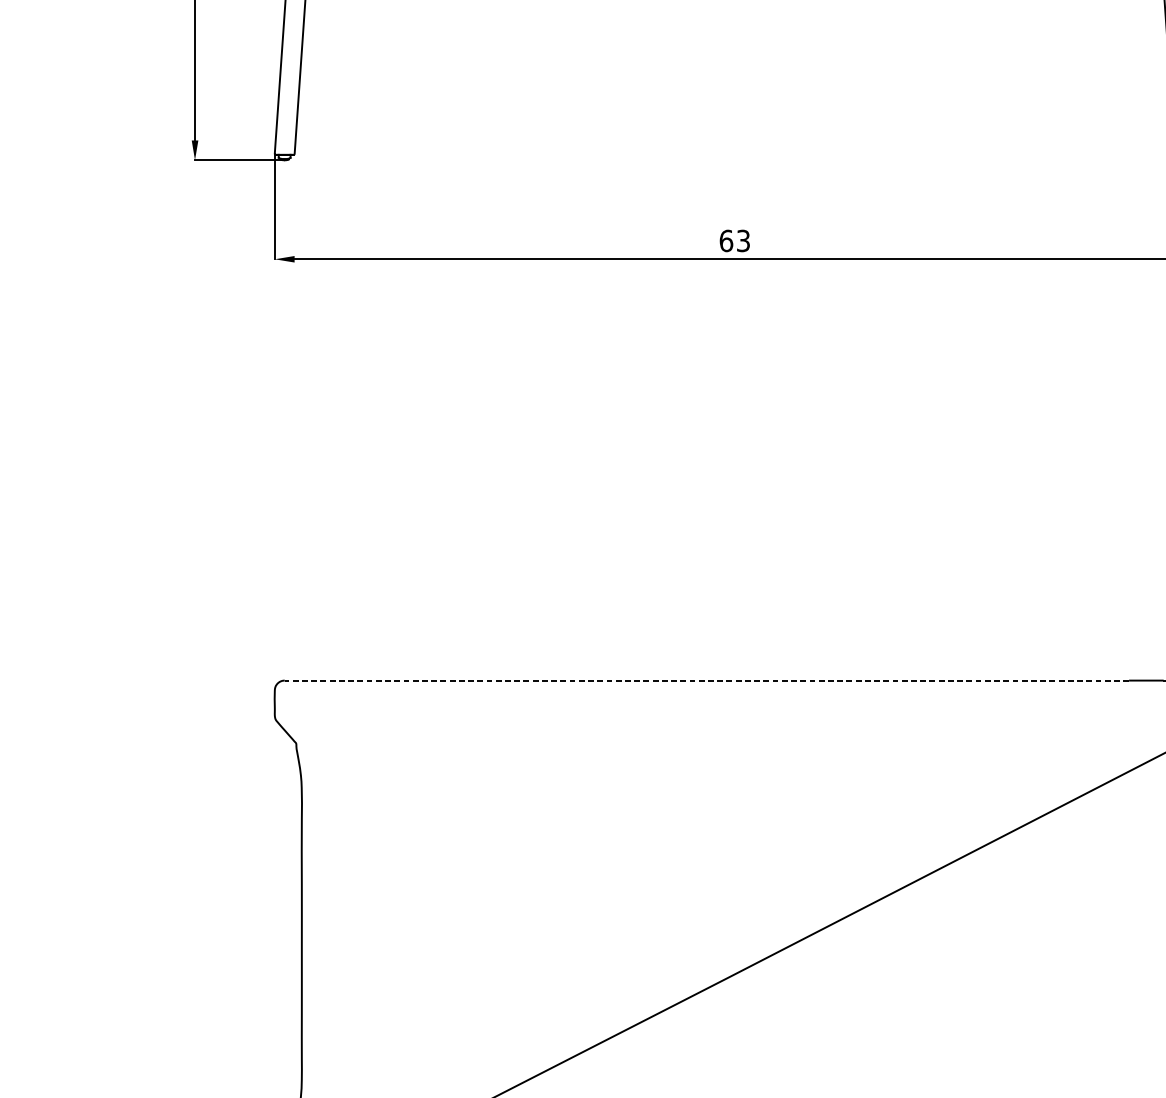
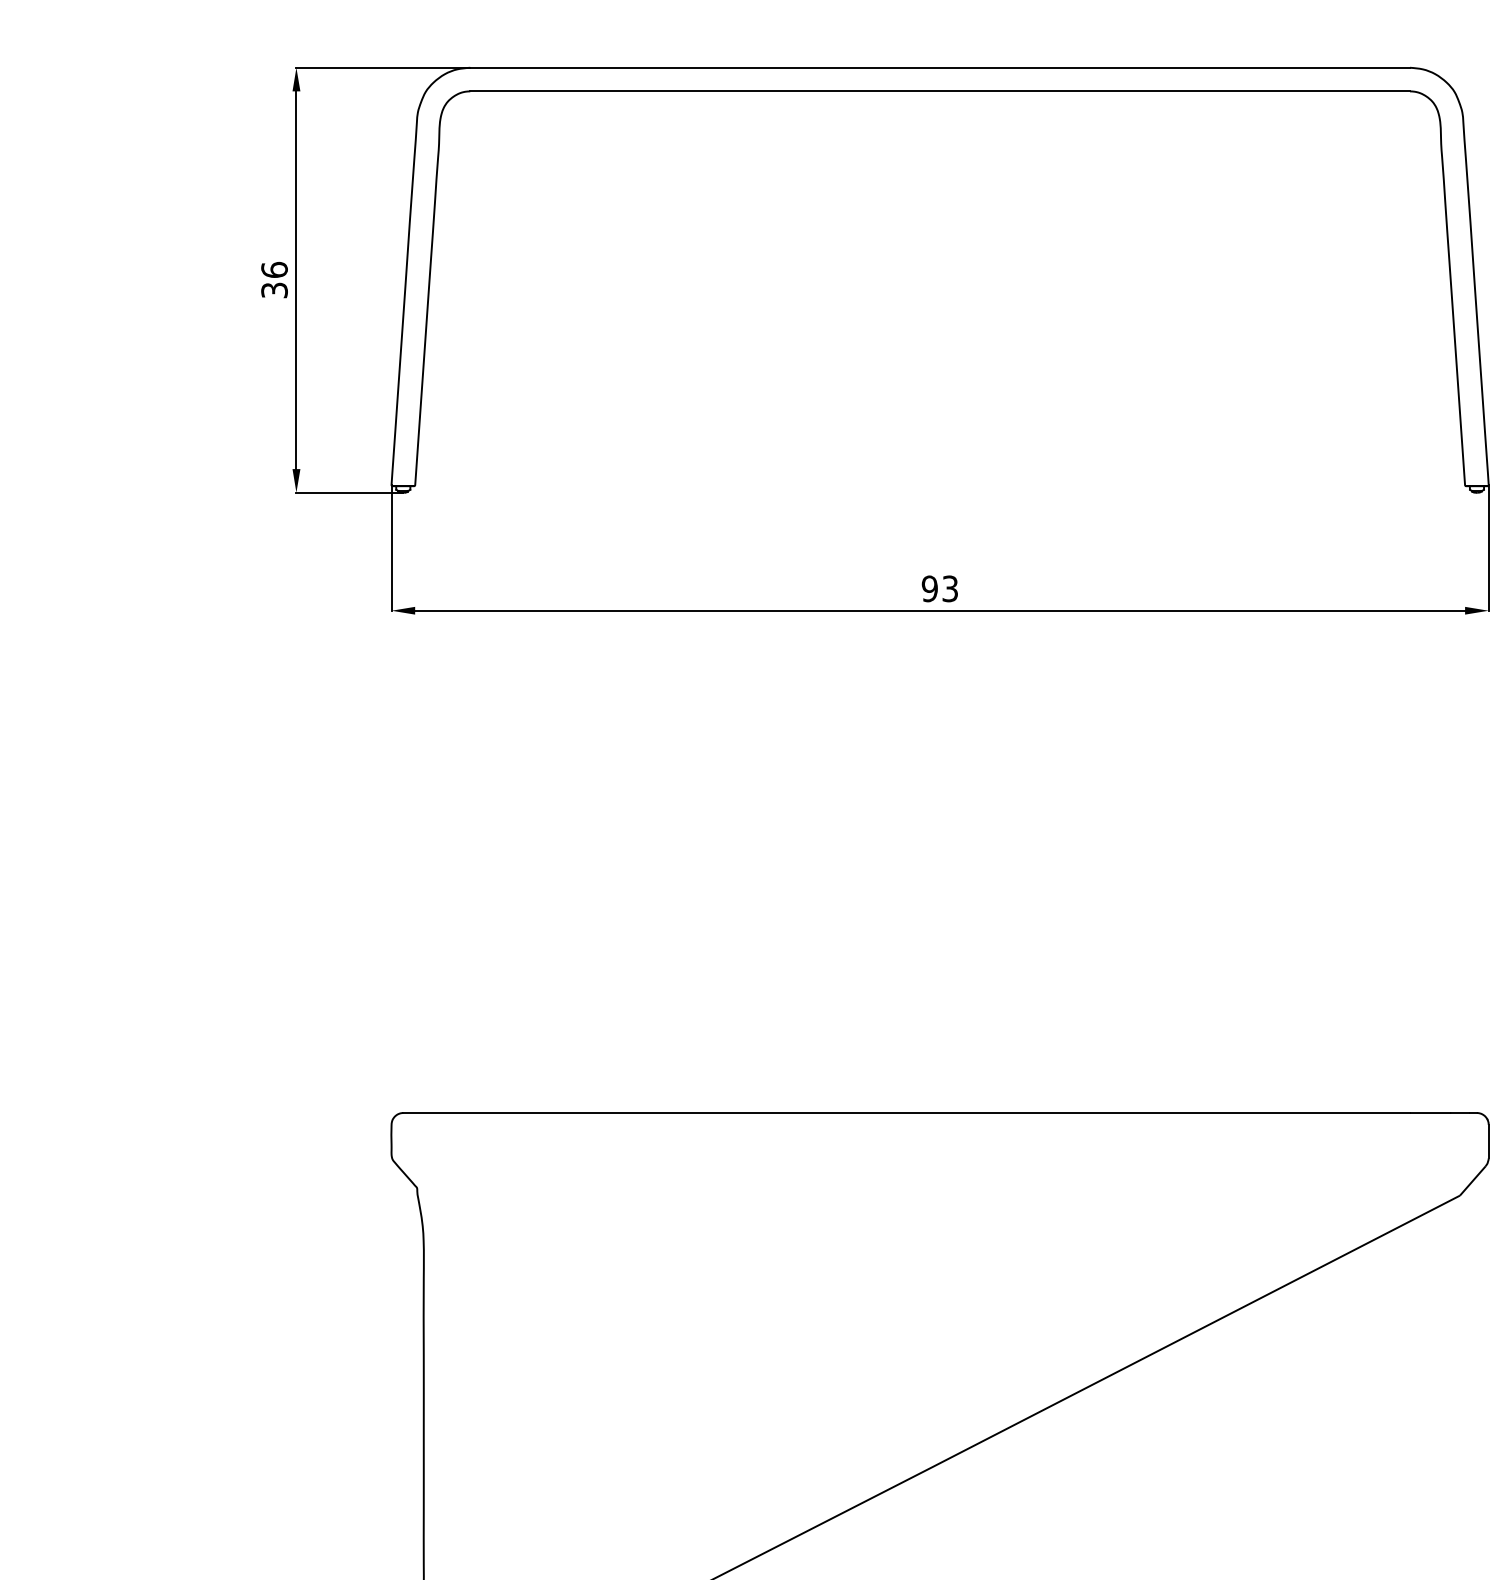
text: (726, 240) -> (929, 588), 63 -> 93
line: (706, 681) -> (906, 1113), dashed -> solid

